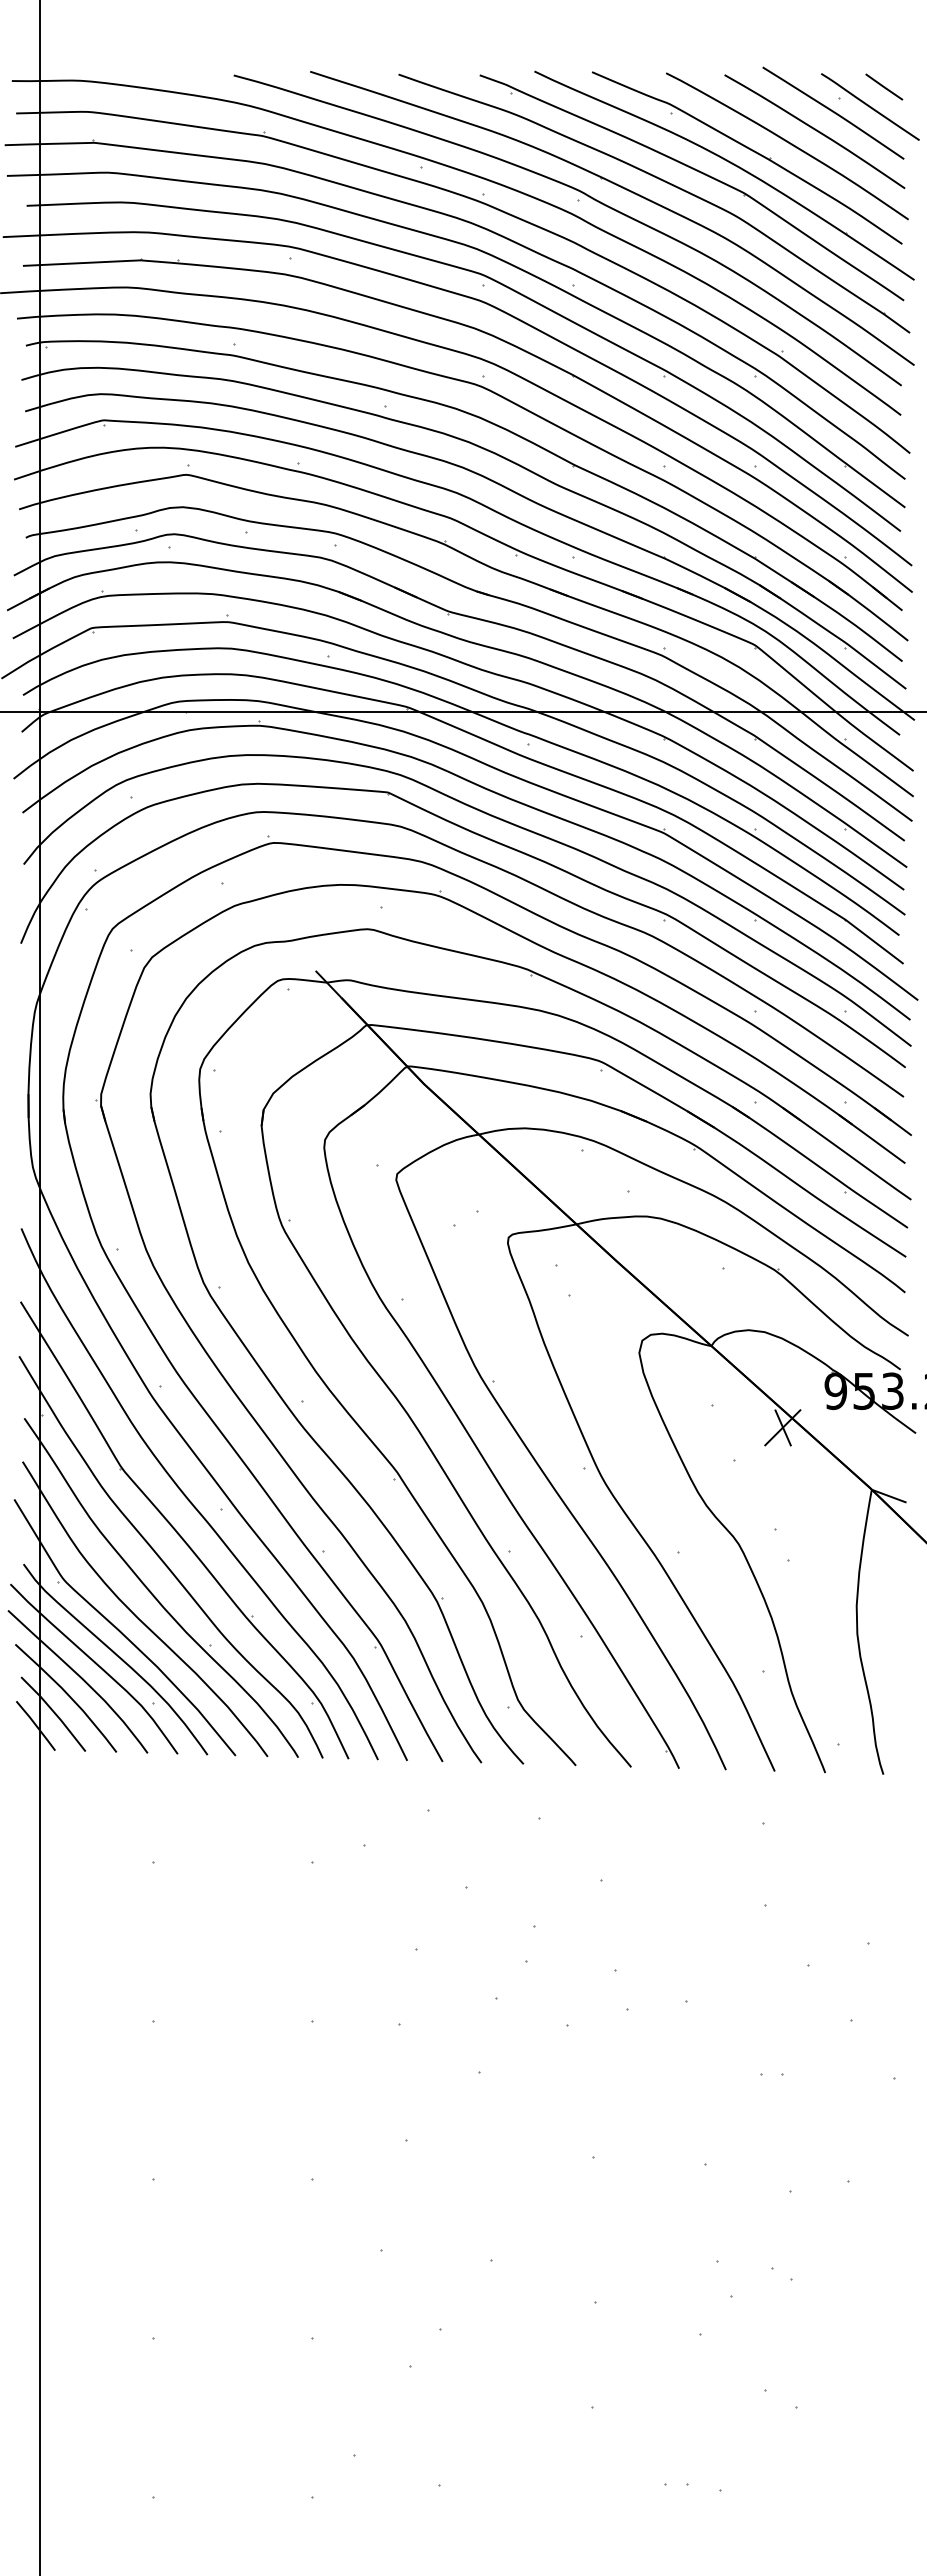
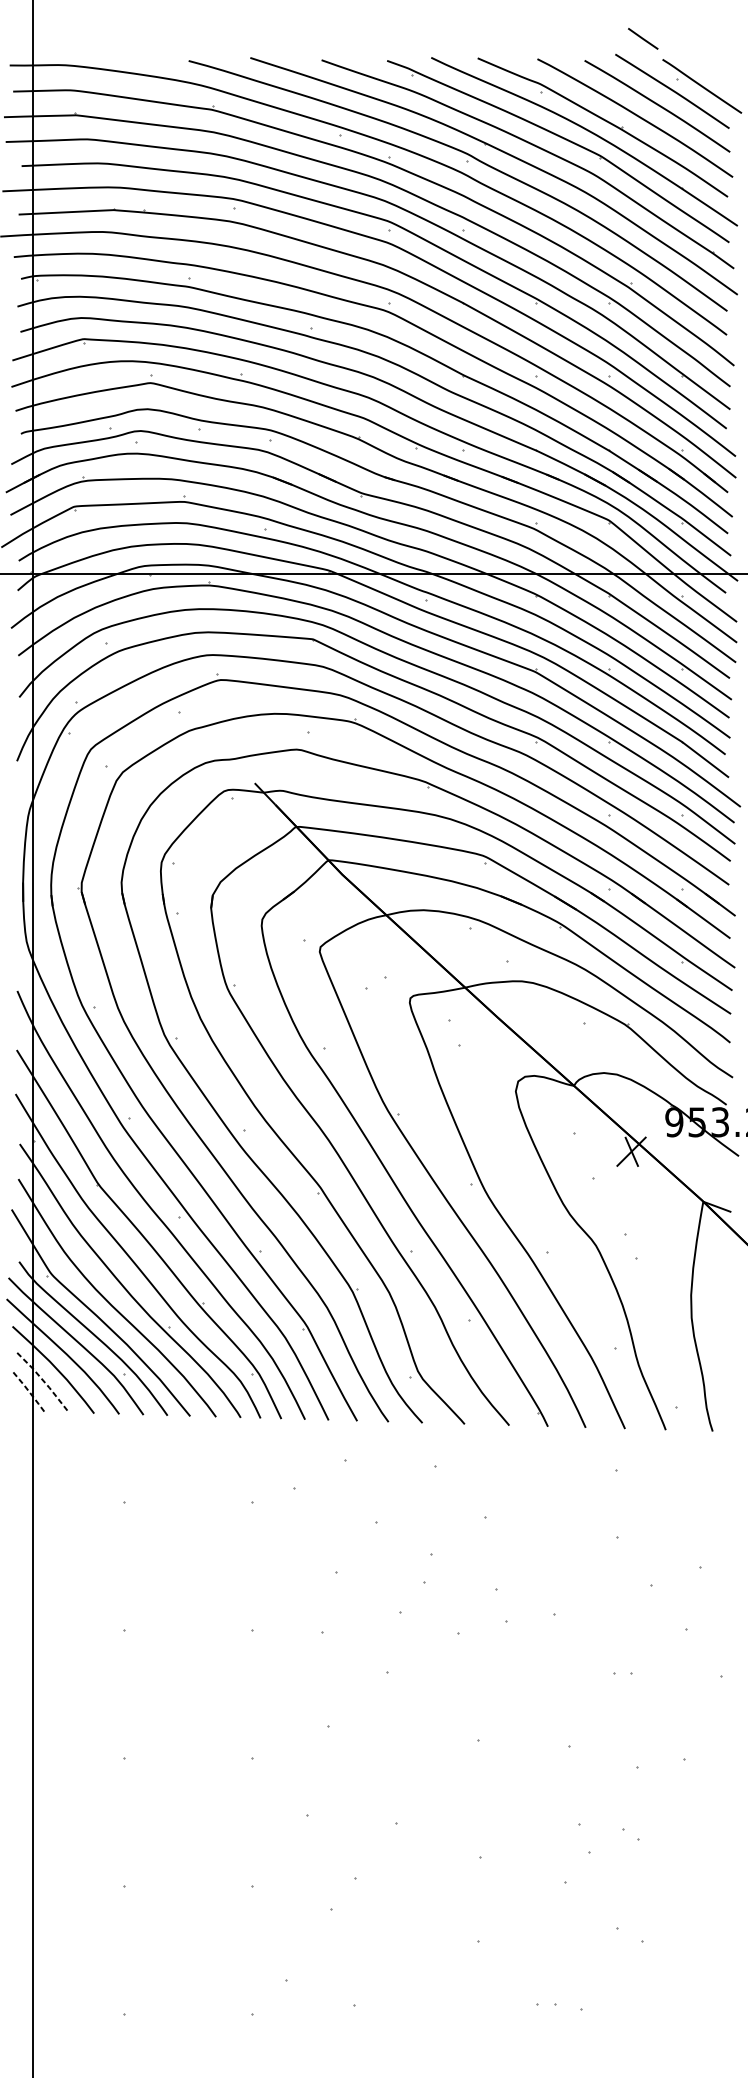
line: (884, 86) -> (643, 38), moved
line: (54, 1713) -> (44, 1382), solid -> dashed
line: (36, 1725) -> (29, 1391), solid -> dashed

